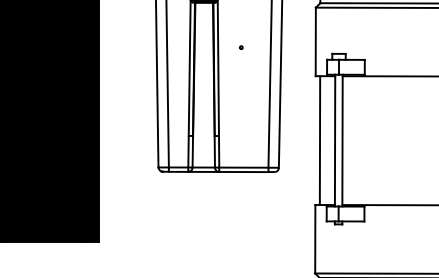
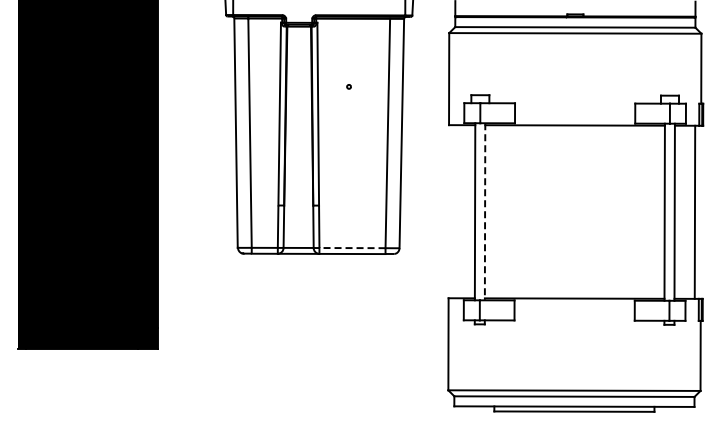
line: (319, 140) -> (454, 211), removed
line: (342, 140) -> (485, 211), solid -> dashed
line: (243, 167) -> (351, 248), solid -> dashed

